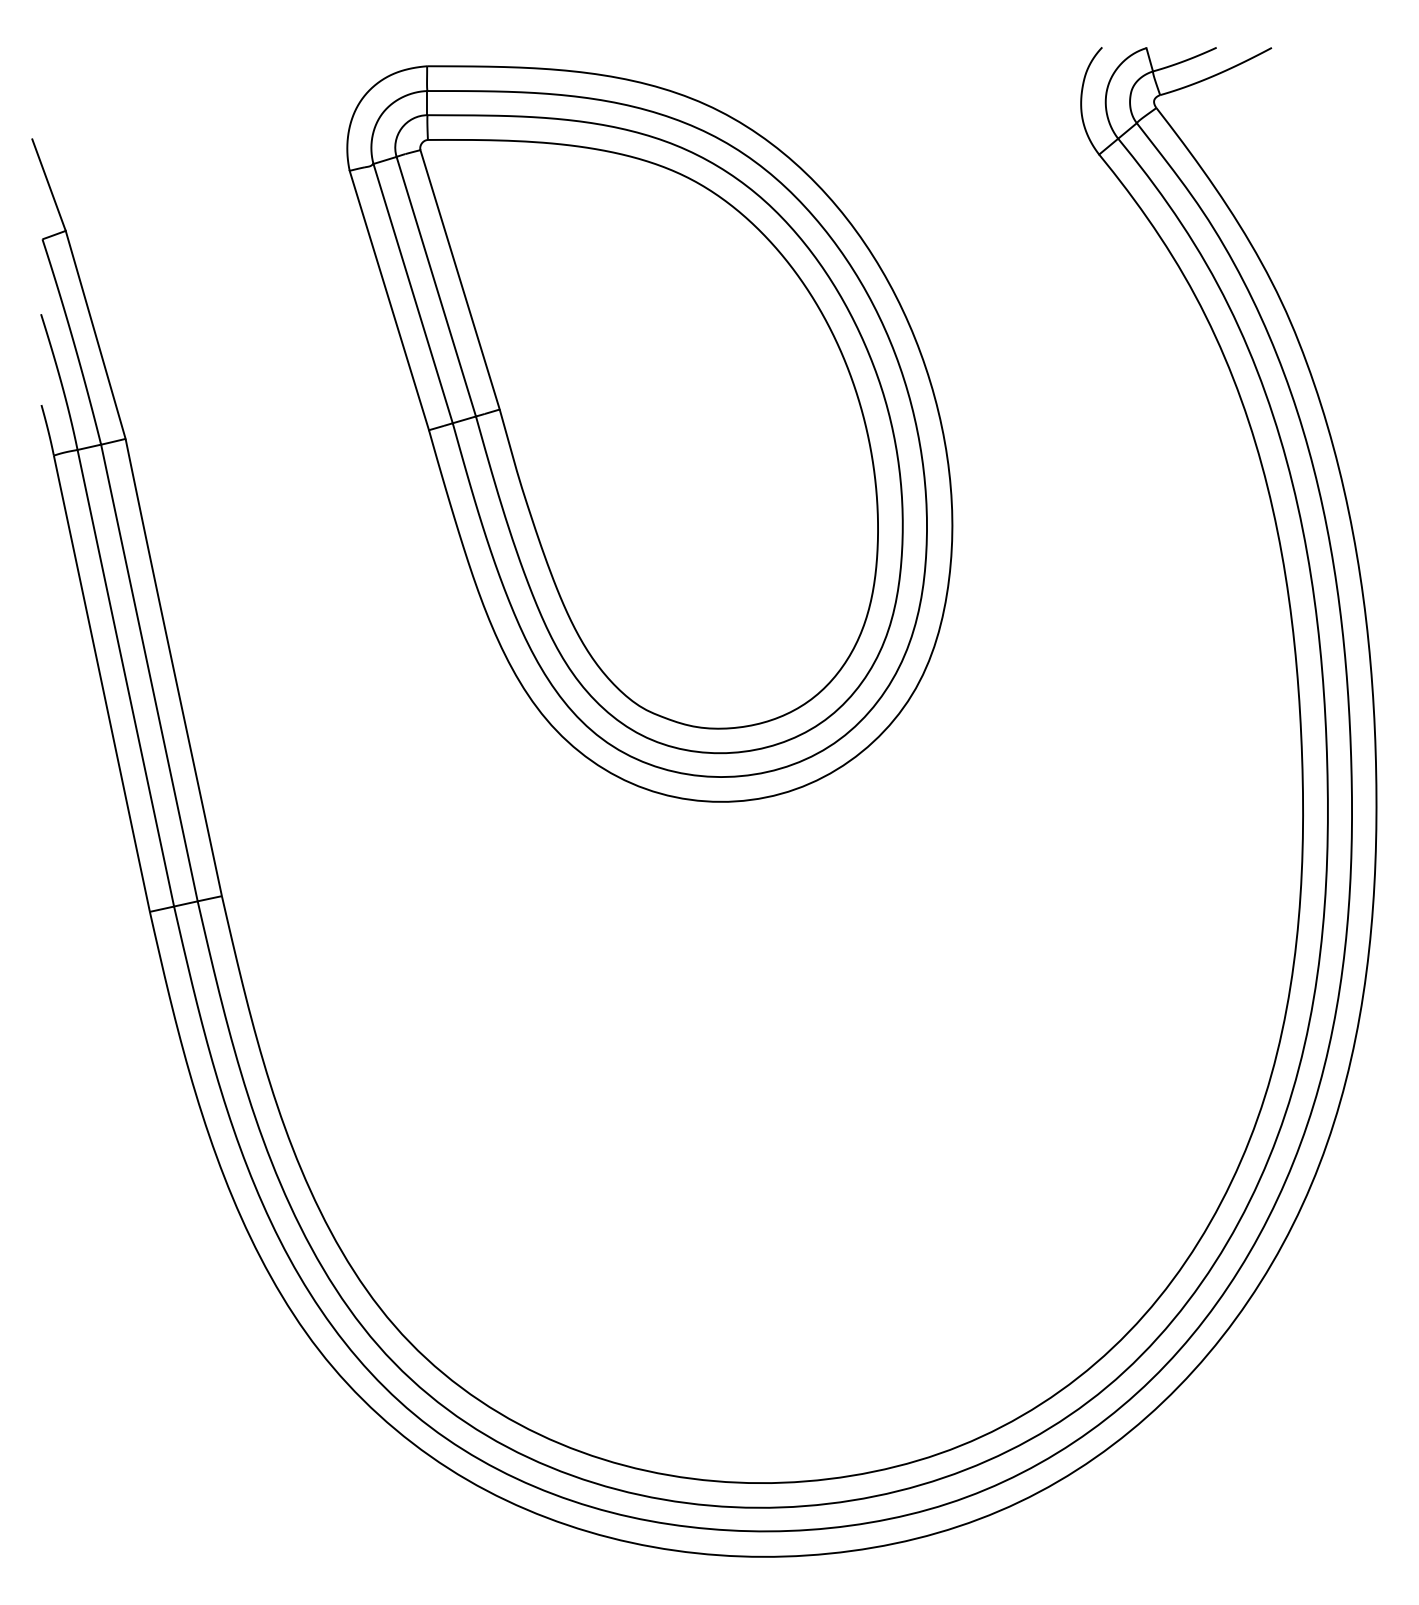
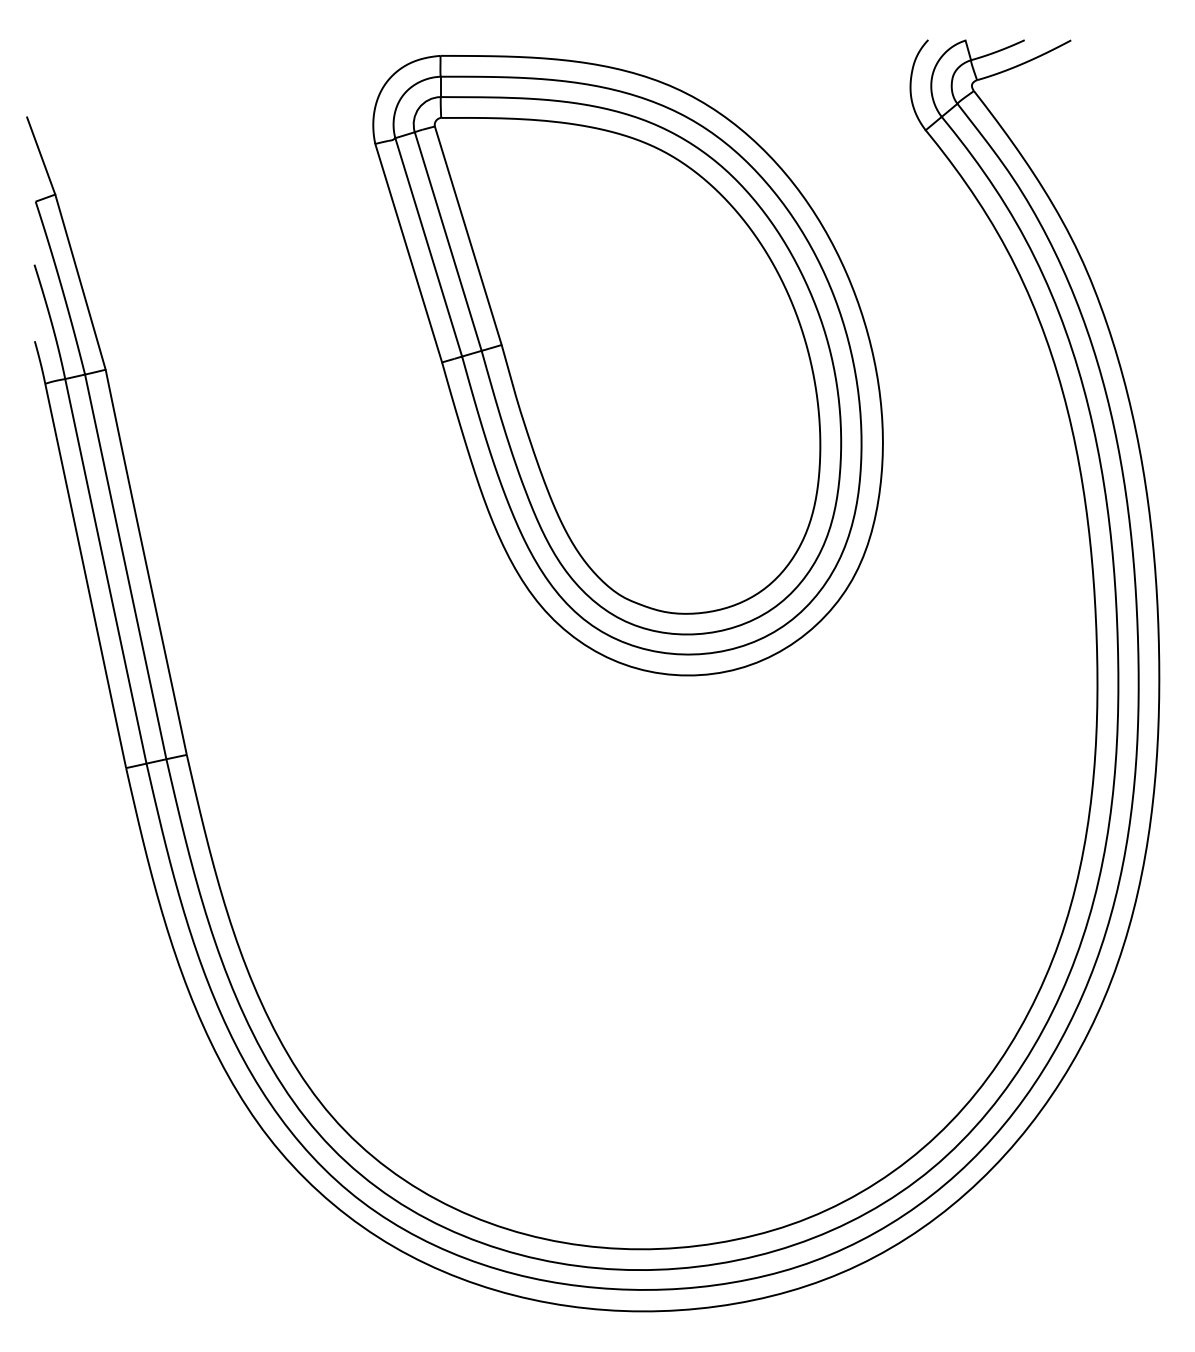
part: (649, 433) -> (627, 365), moved

